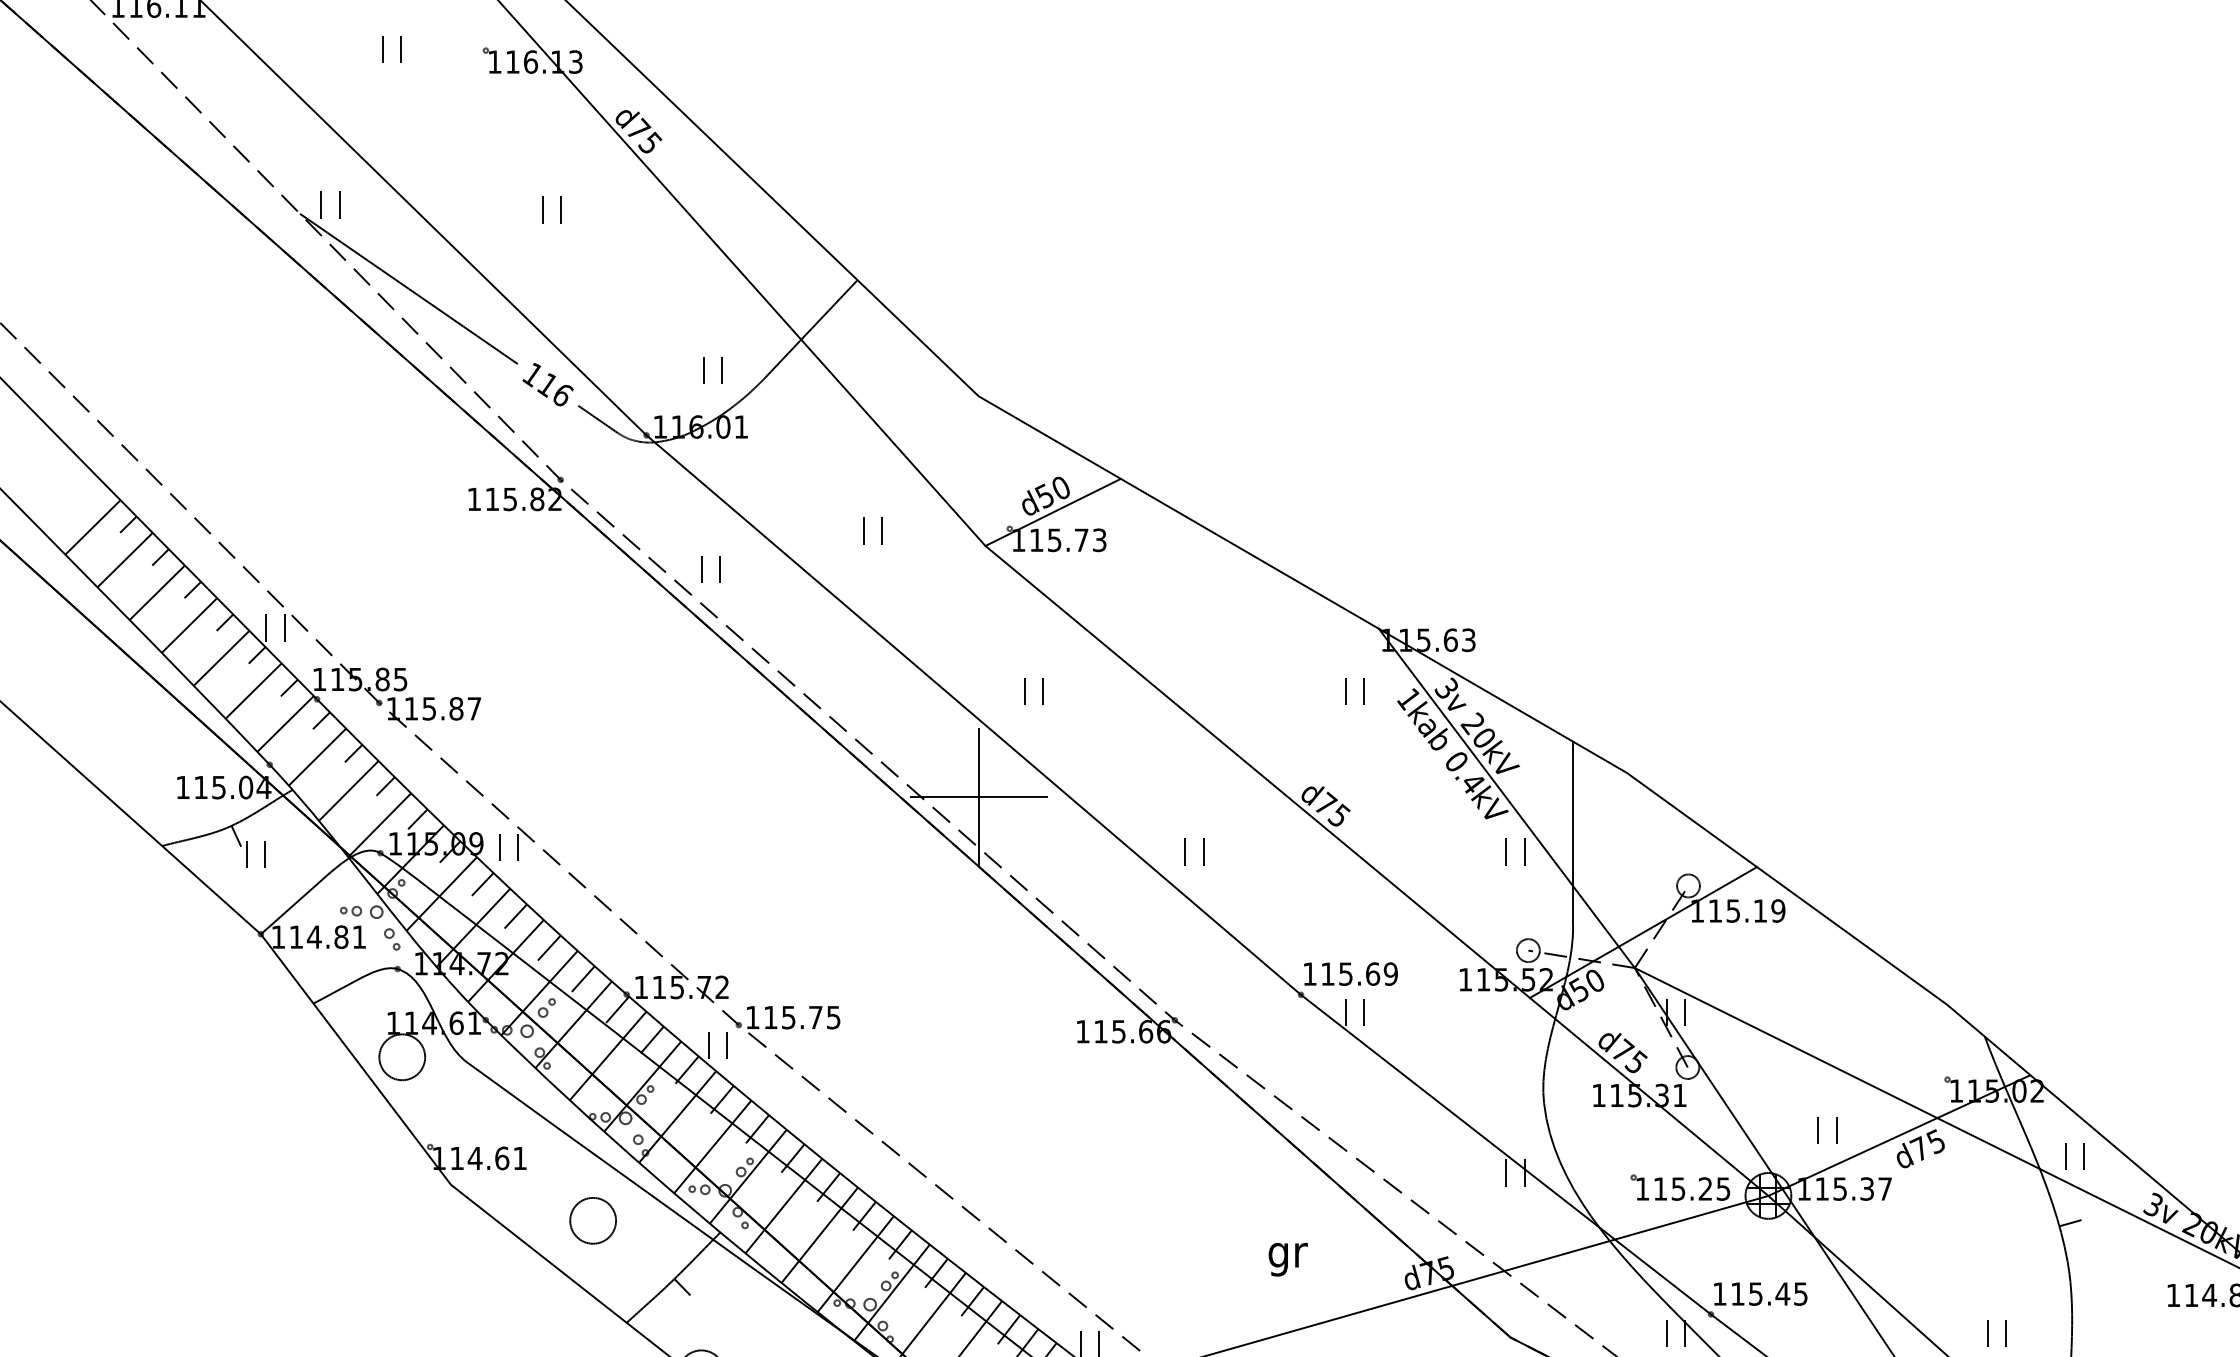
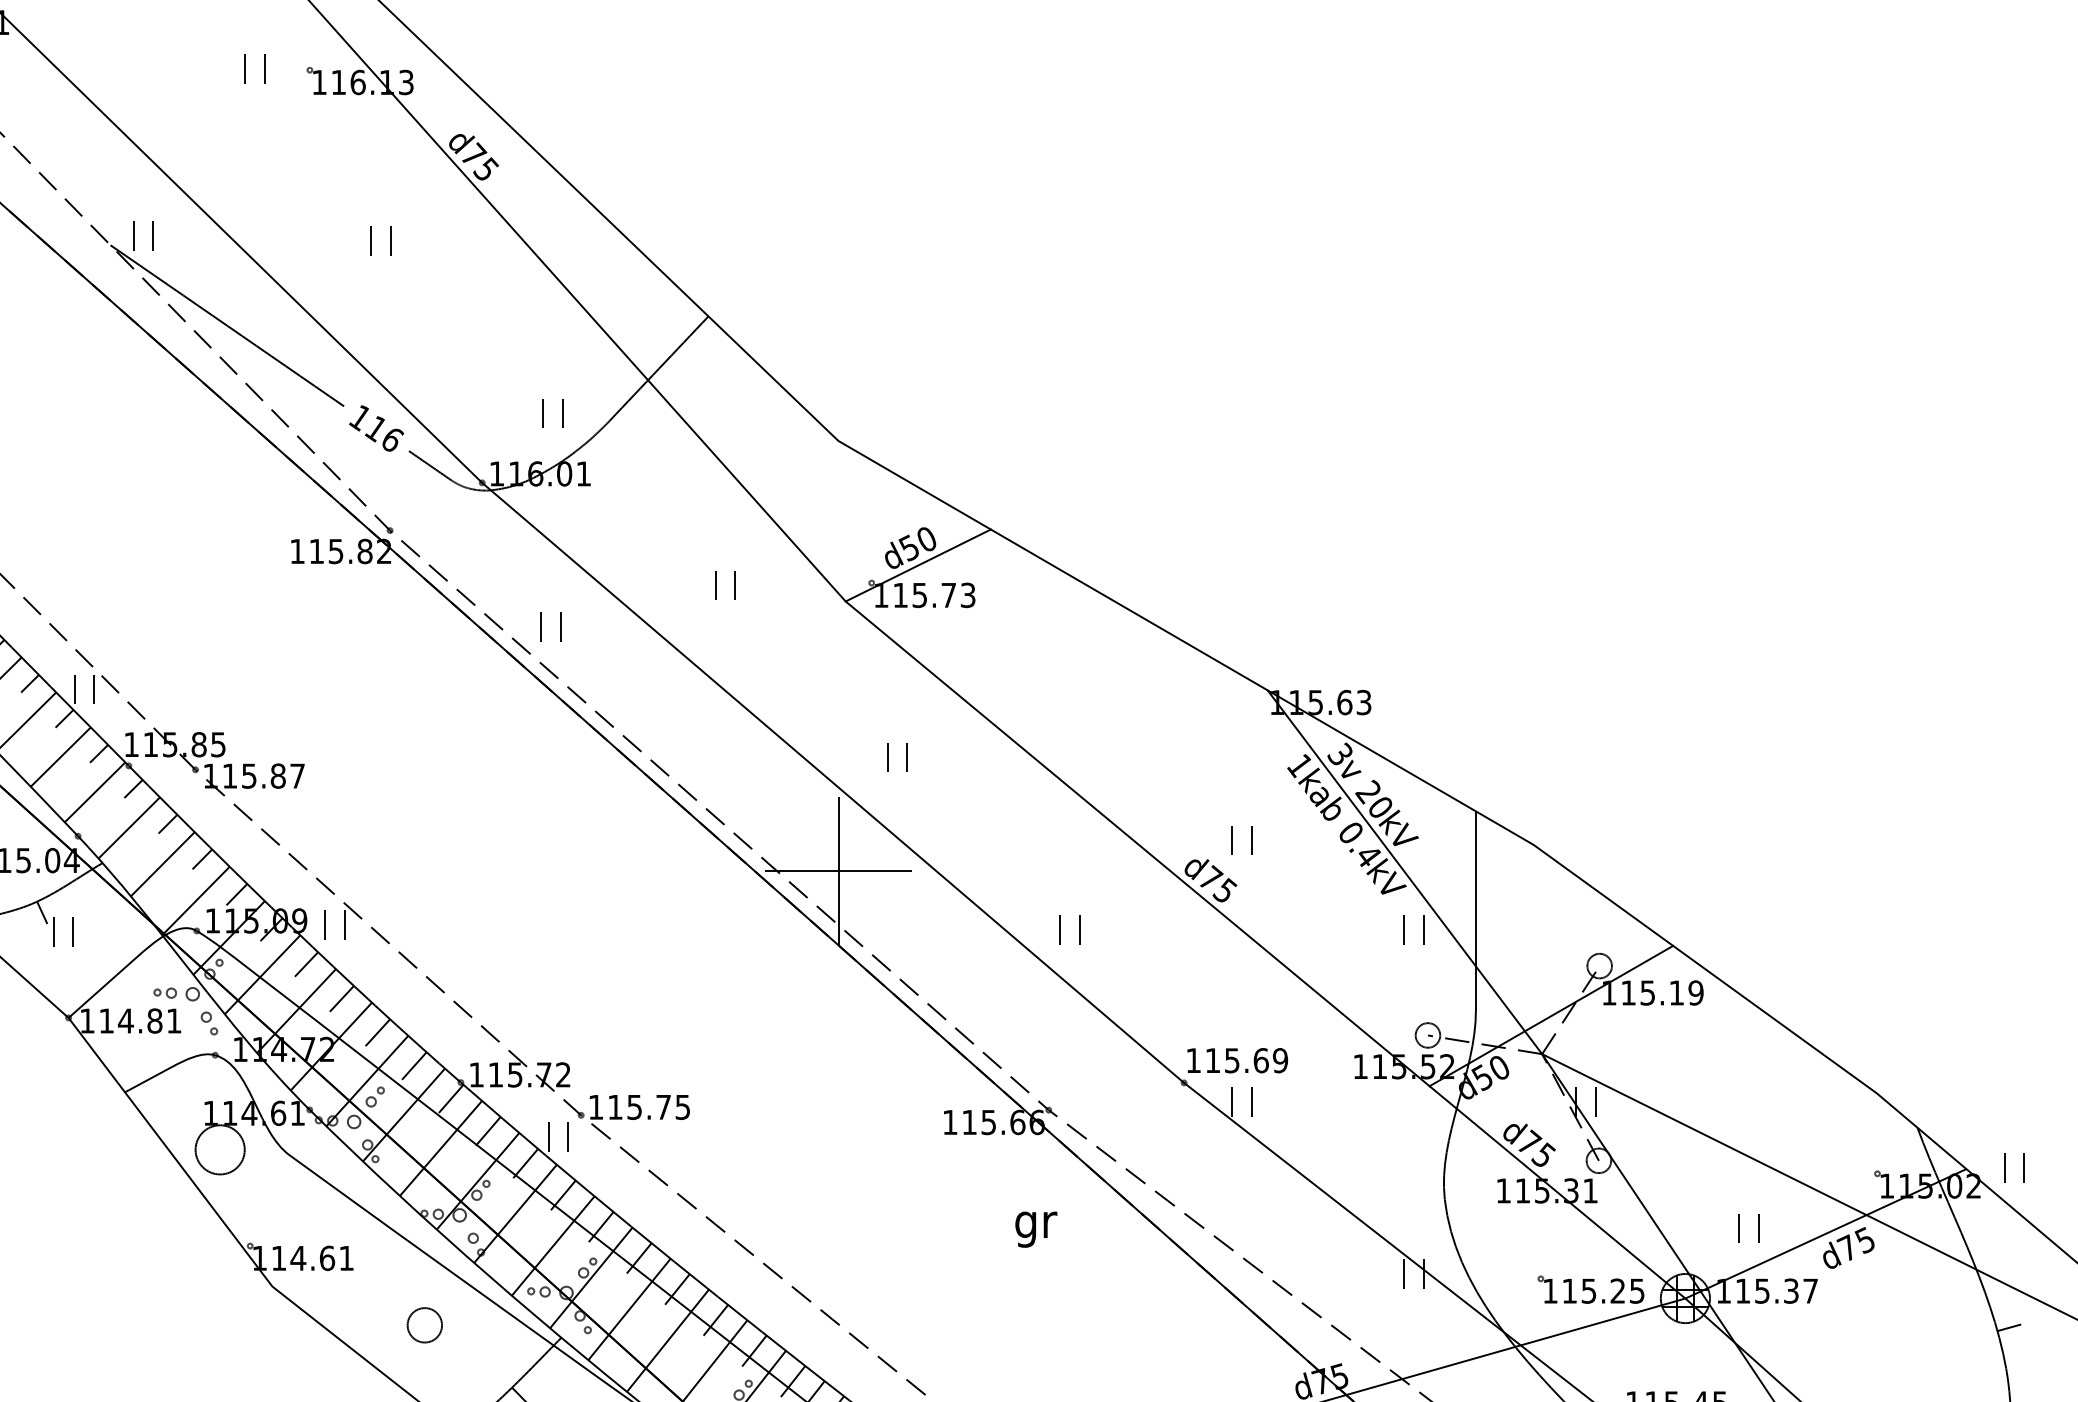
part: (383, 49) -> (246, 69), moved
part: (1346, 691) -> (1232, 840), moved
part: (2066, 1156) -> (2005, 1168), moved
part: (592, 1220) -> (424, 1324), size x0.7
text: (1287, 1259) -> (1035, 1229), moved

